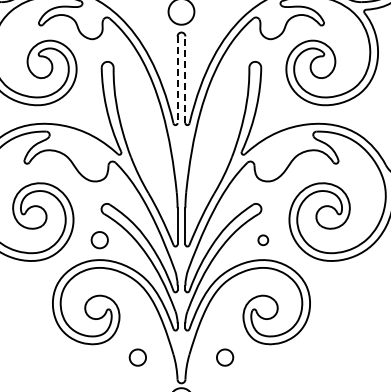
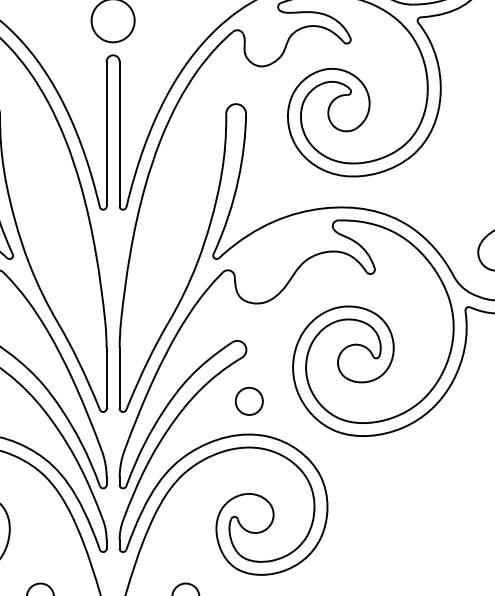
line: (185, 79) -> (119, 133), dashed -> solid
line: (177, 80) -> (106, 135), dashed -> solid
part: (263, 240) -> (249, 401), size x1.67

